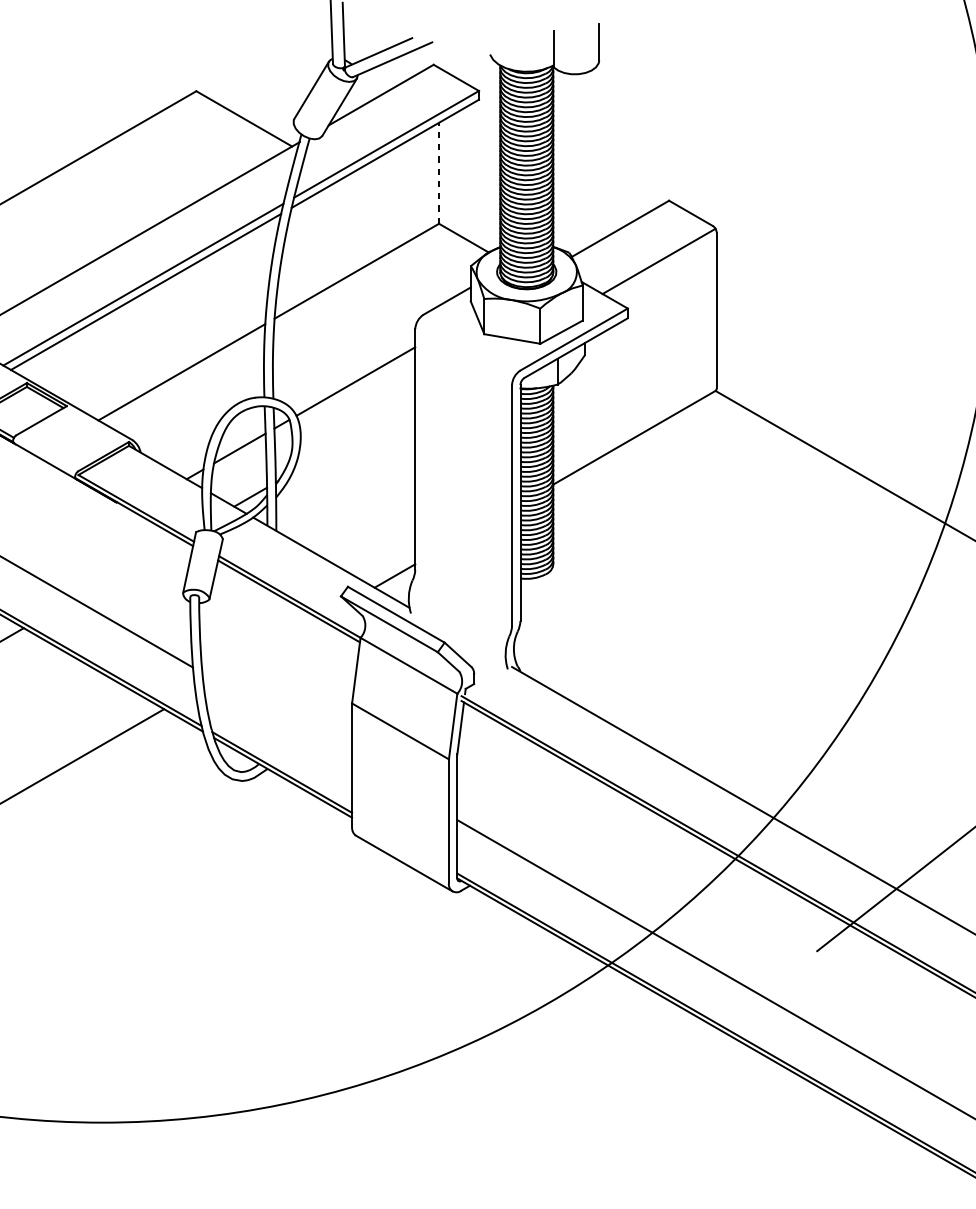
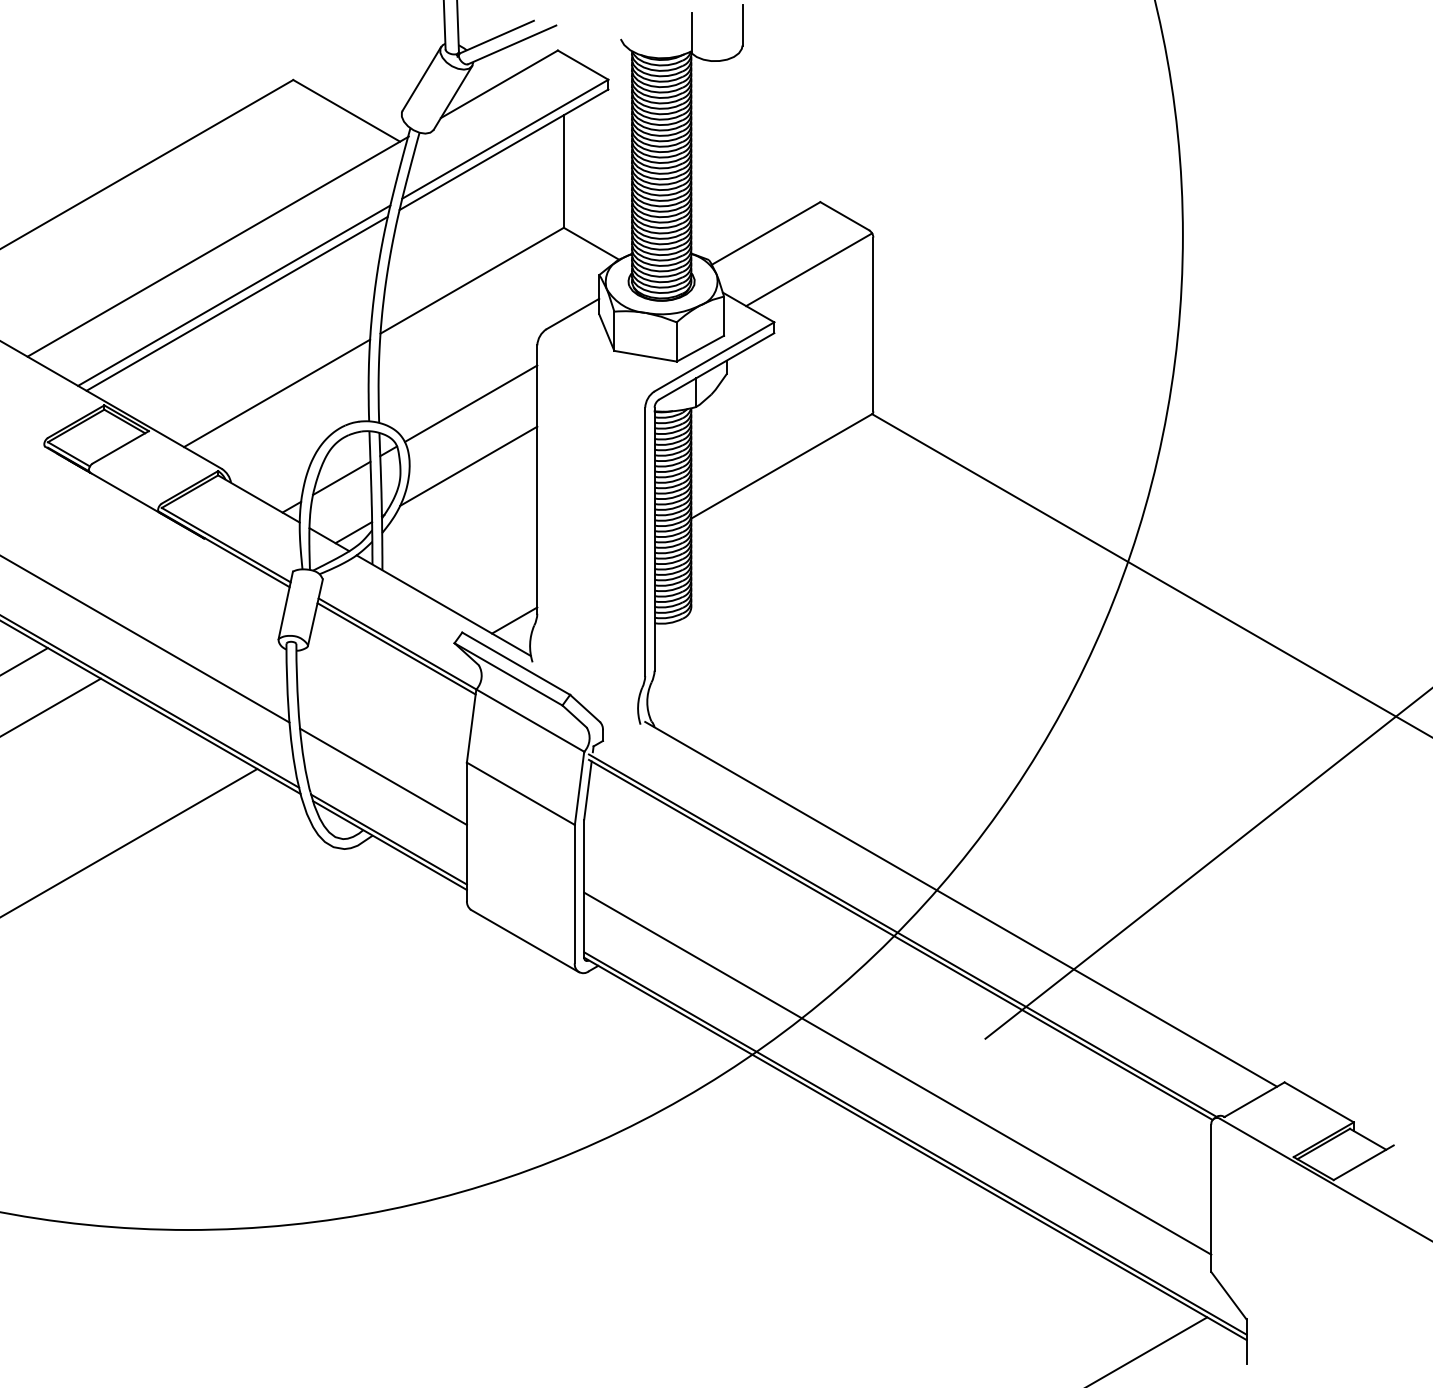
line: (438, 173) -> (563, 171), dashed -> solid
line: (353, 436) -> (468, 465), added
line: (277, 715) -> (383, 776), added

